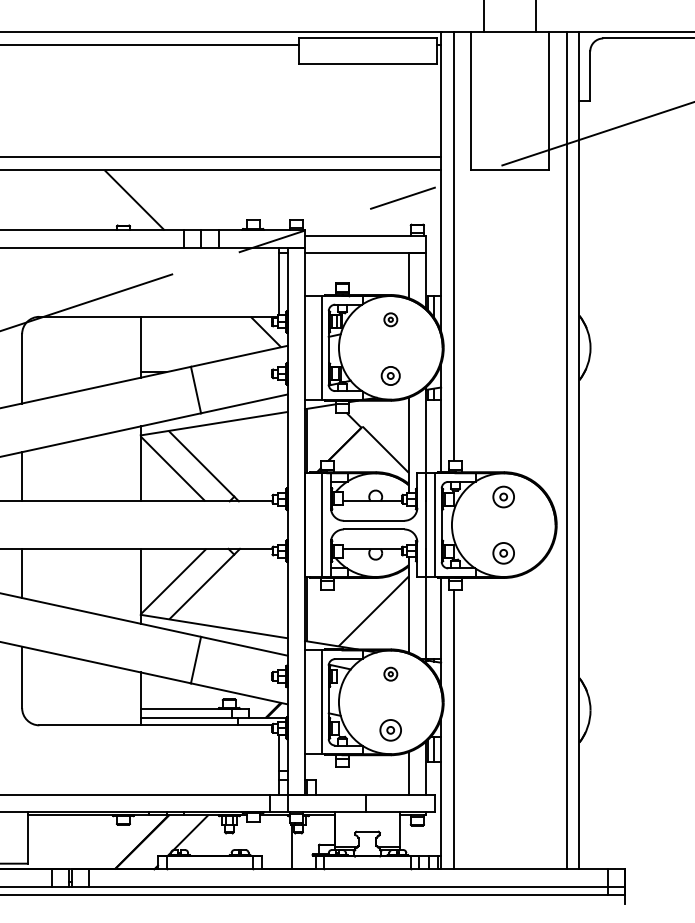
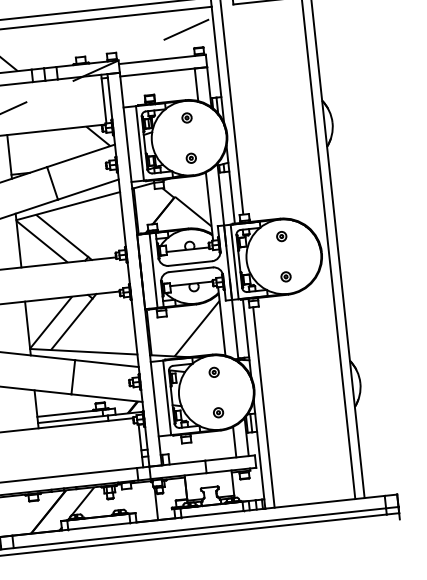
part: (390, 375) -> (191, 158), size x0.71
part: (503, 496) -> (281, 236), size x0.62
part: (503, 552) -> (285, 276), size x0.62
part: (390, 730) -> (218, 412), size x0.62

